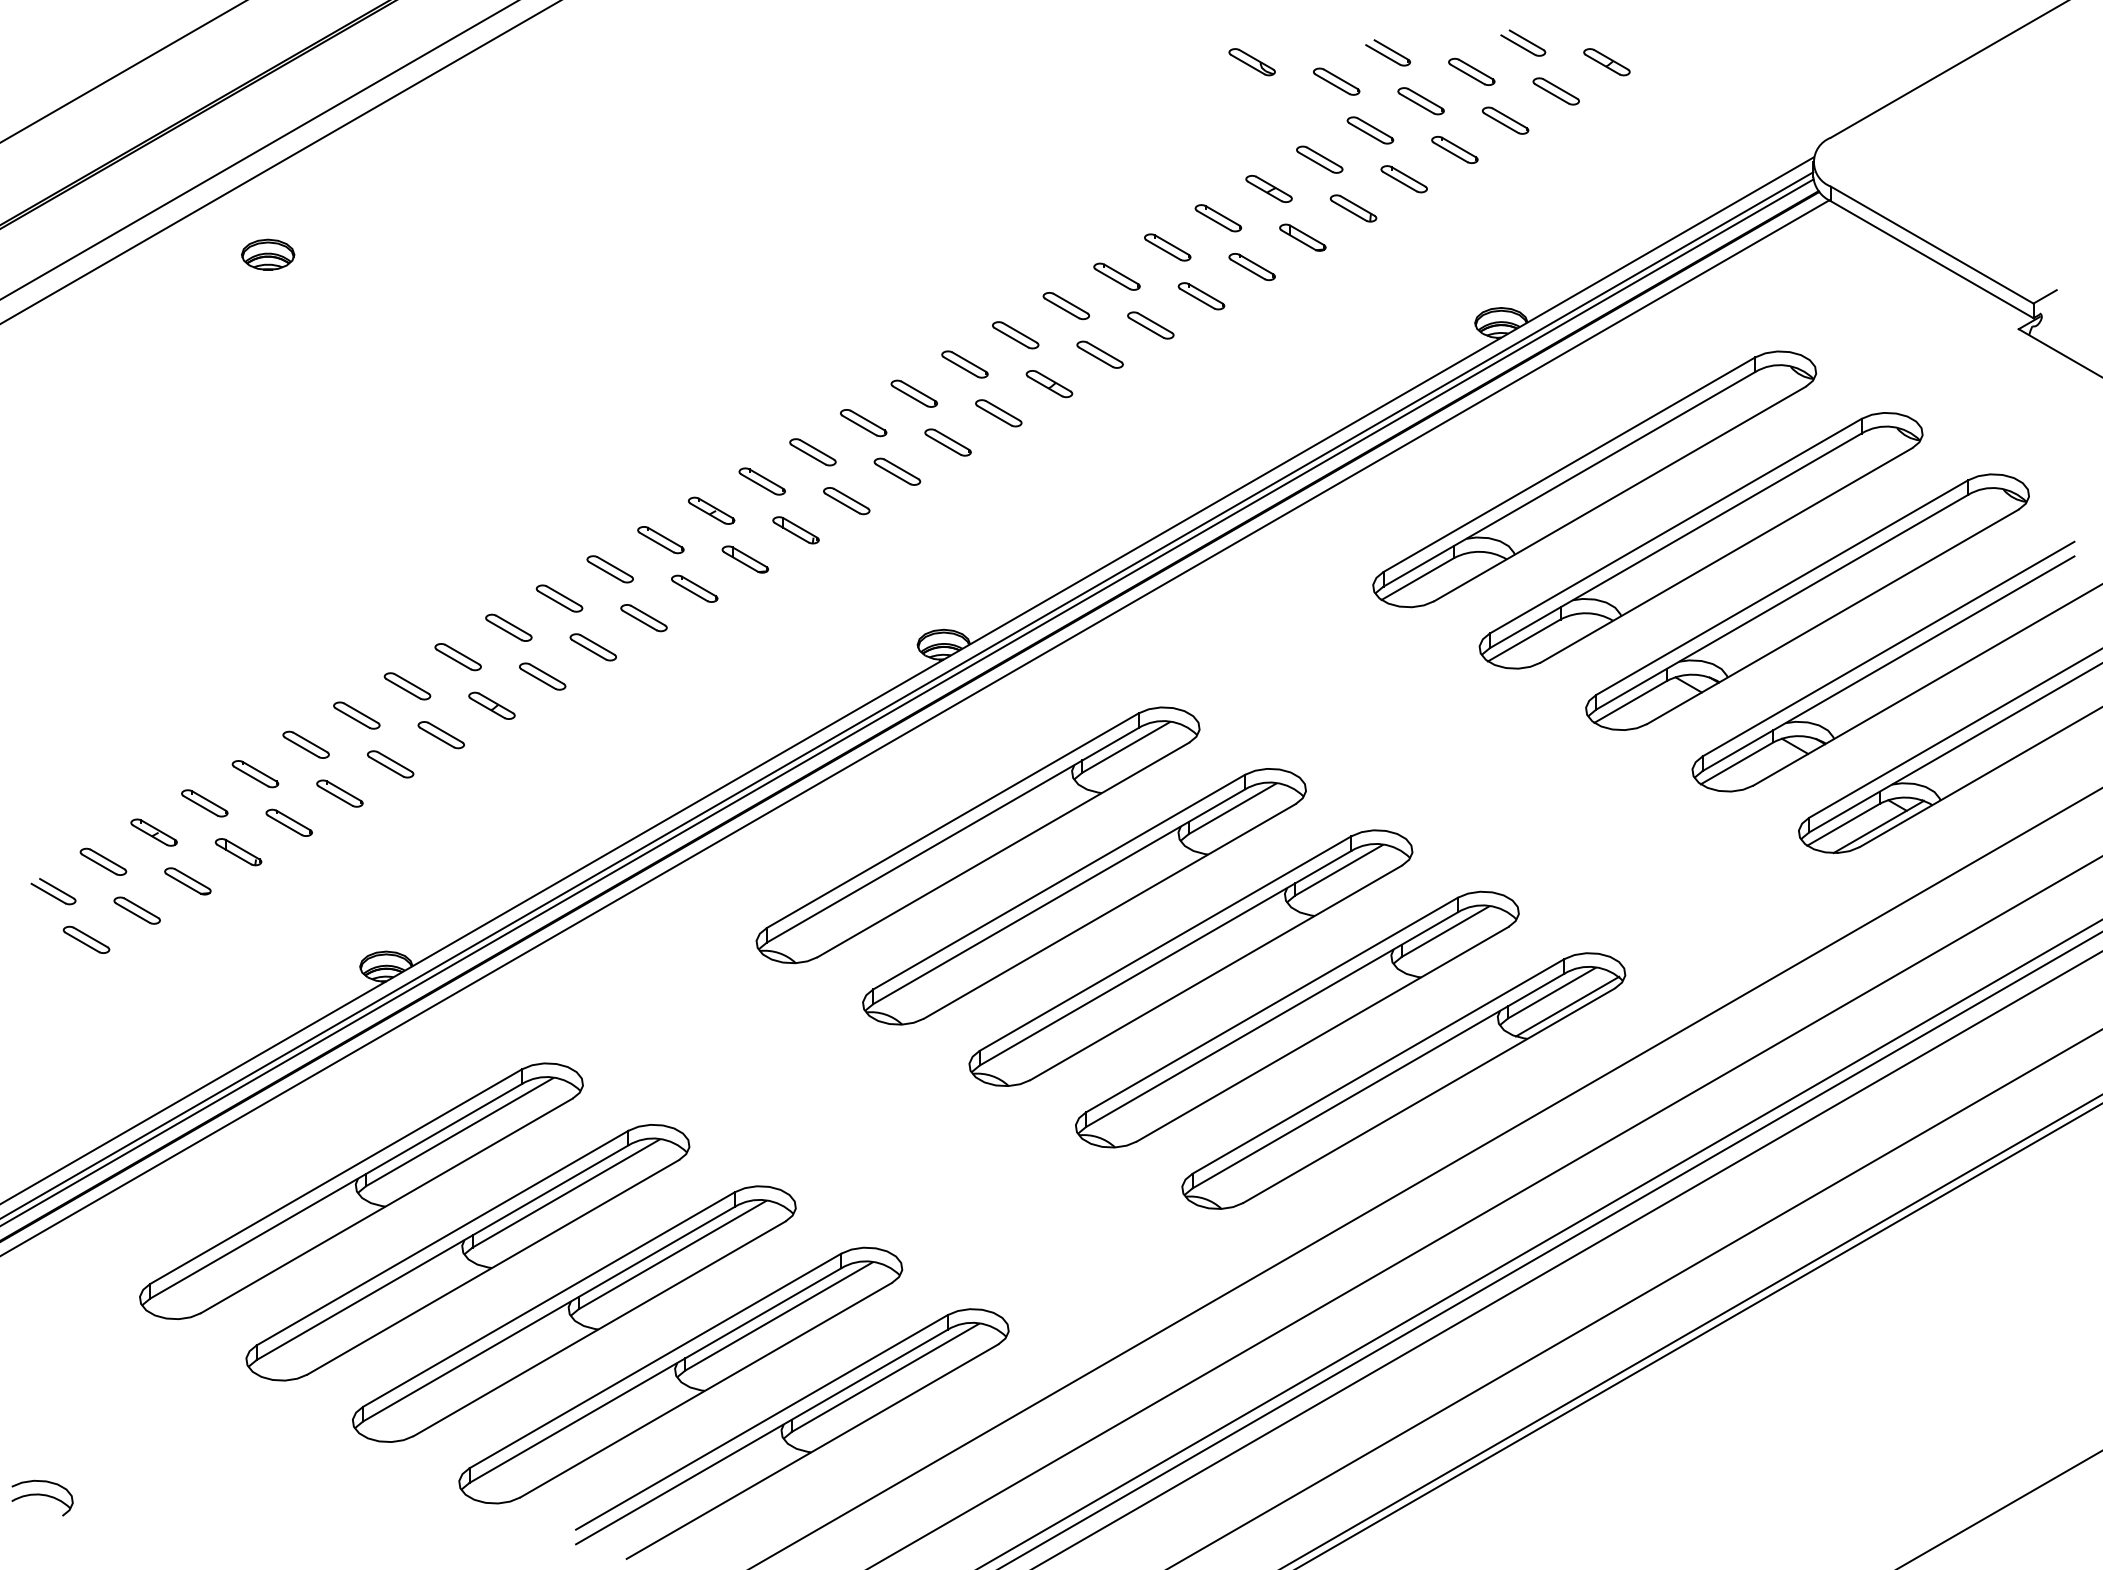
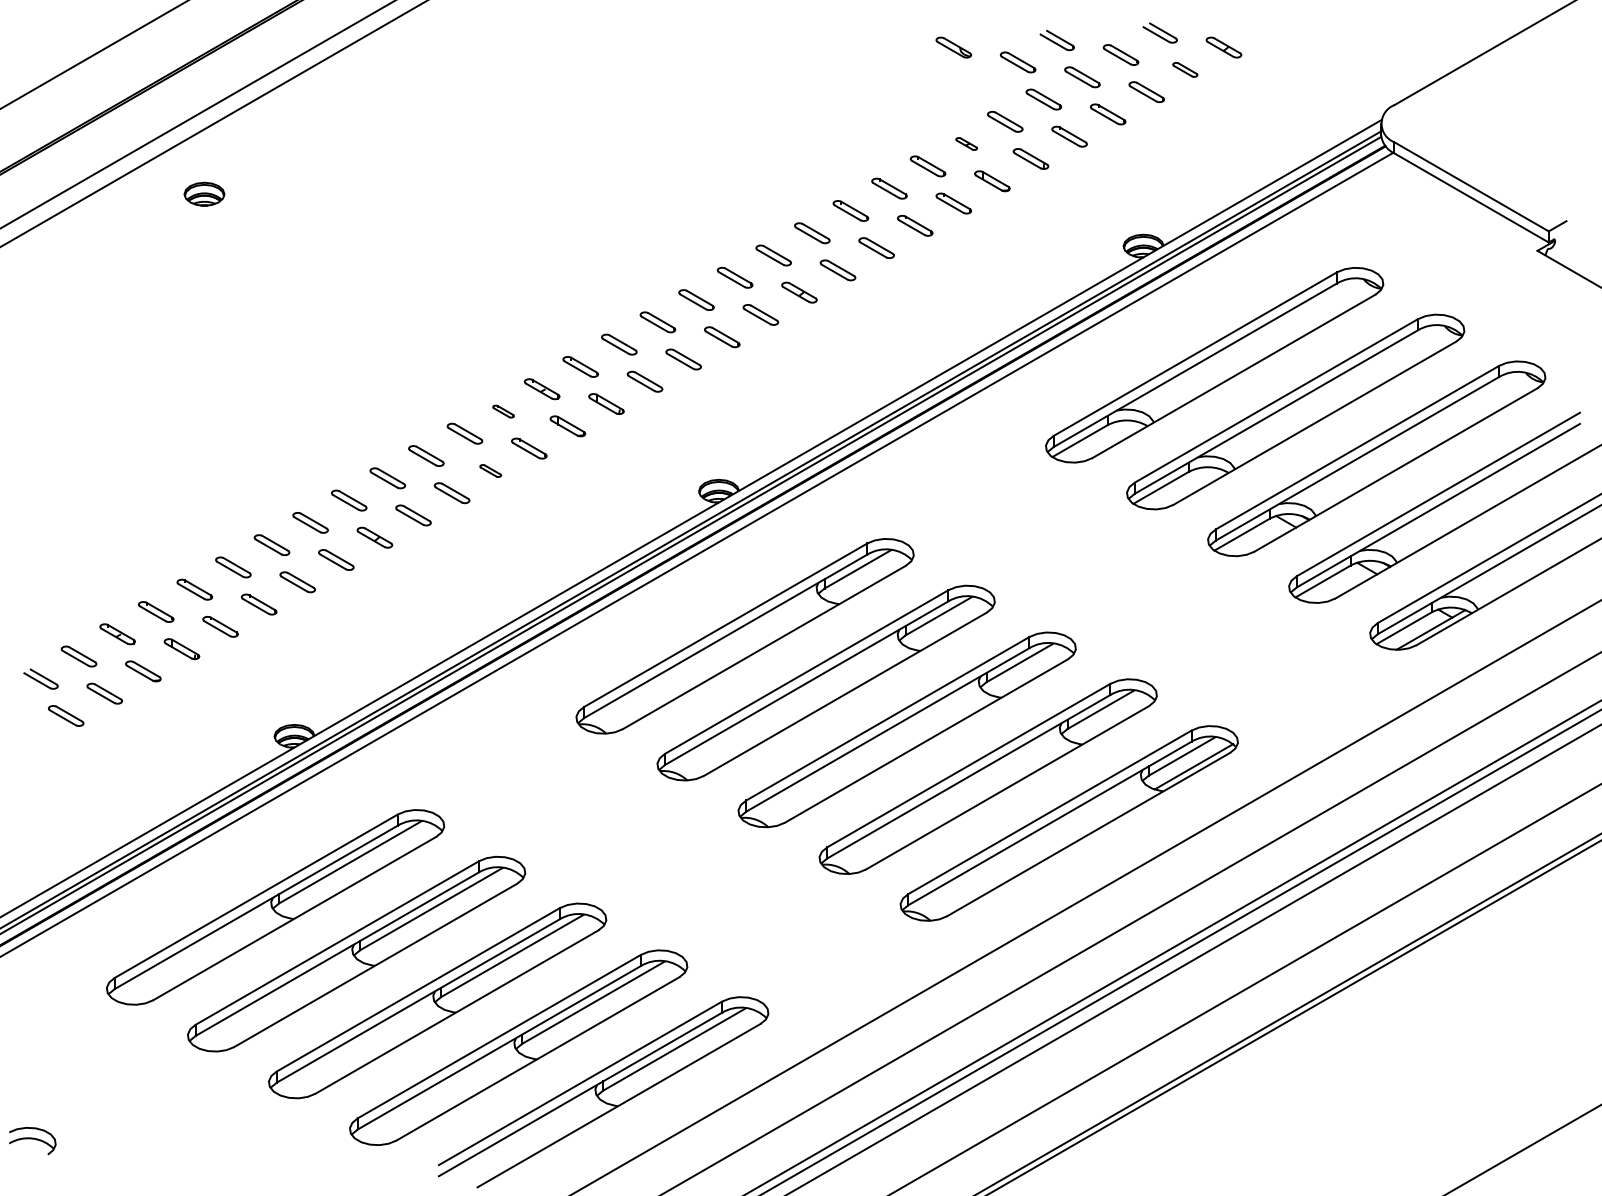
part: (1555, 91) -> (1184, 69), size x0.7
part: (1268, 188) -> (966, 143), size x0.6
part: (660, 540) -> (503, 411), size x0.6
part: (643, 618) -> (490, 471), size x0.6

